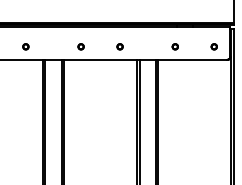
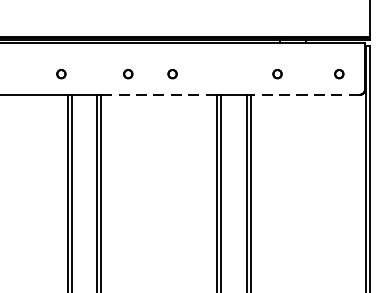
part: (25, 46) -> (60, 73), moved
part: (119, 46) -> (171, 73), moved
line: (100, 59) -> (159, 94), solid -> dashed
line: (192, 59) -> (304, 94), solid -> dashed

